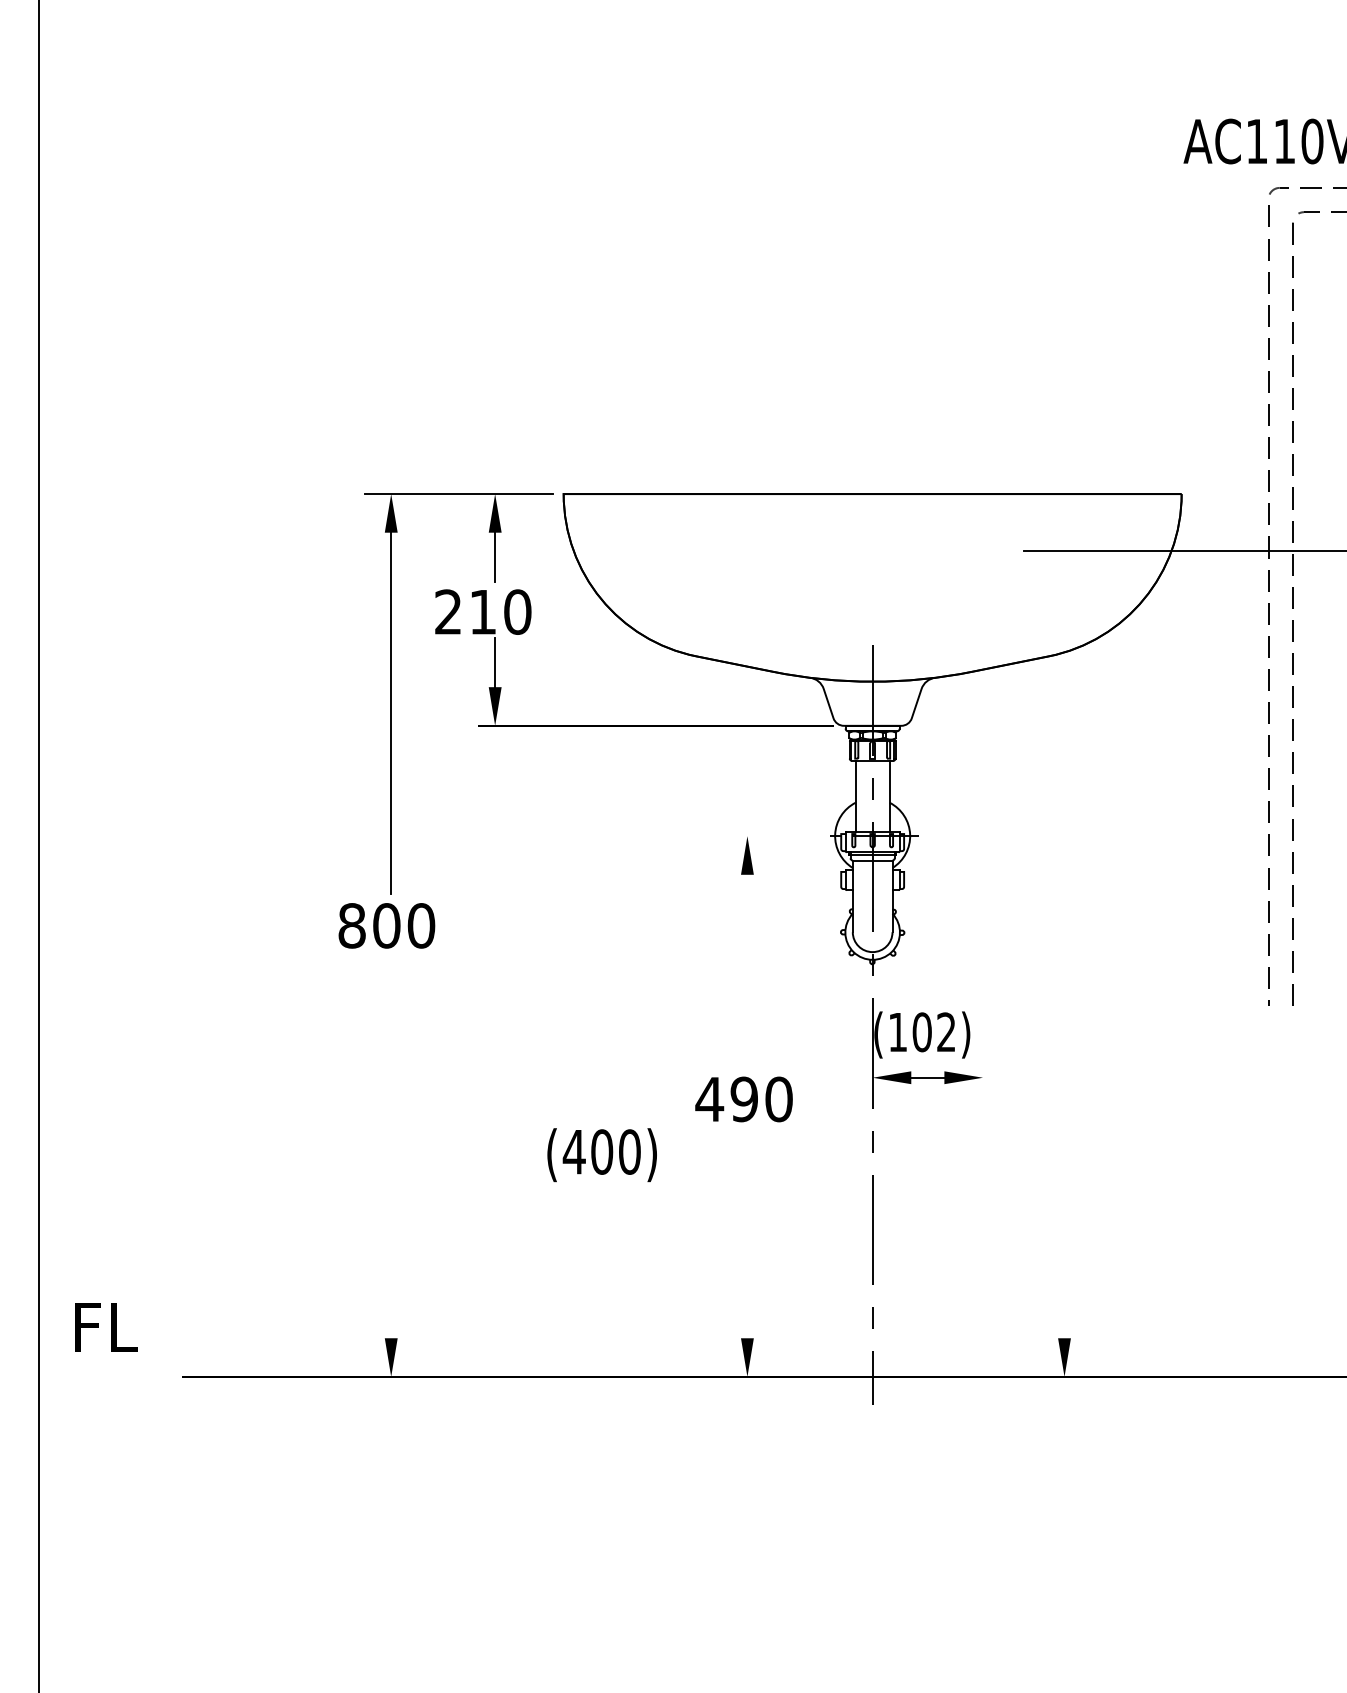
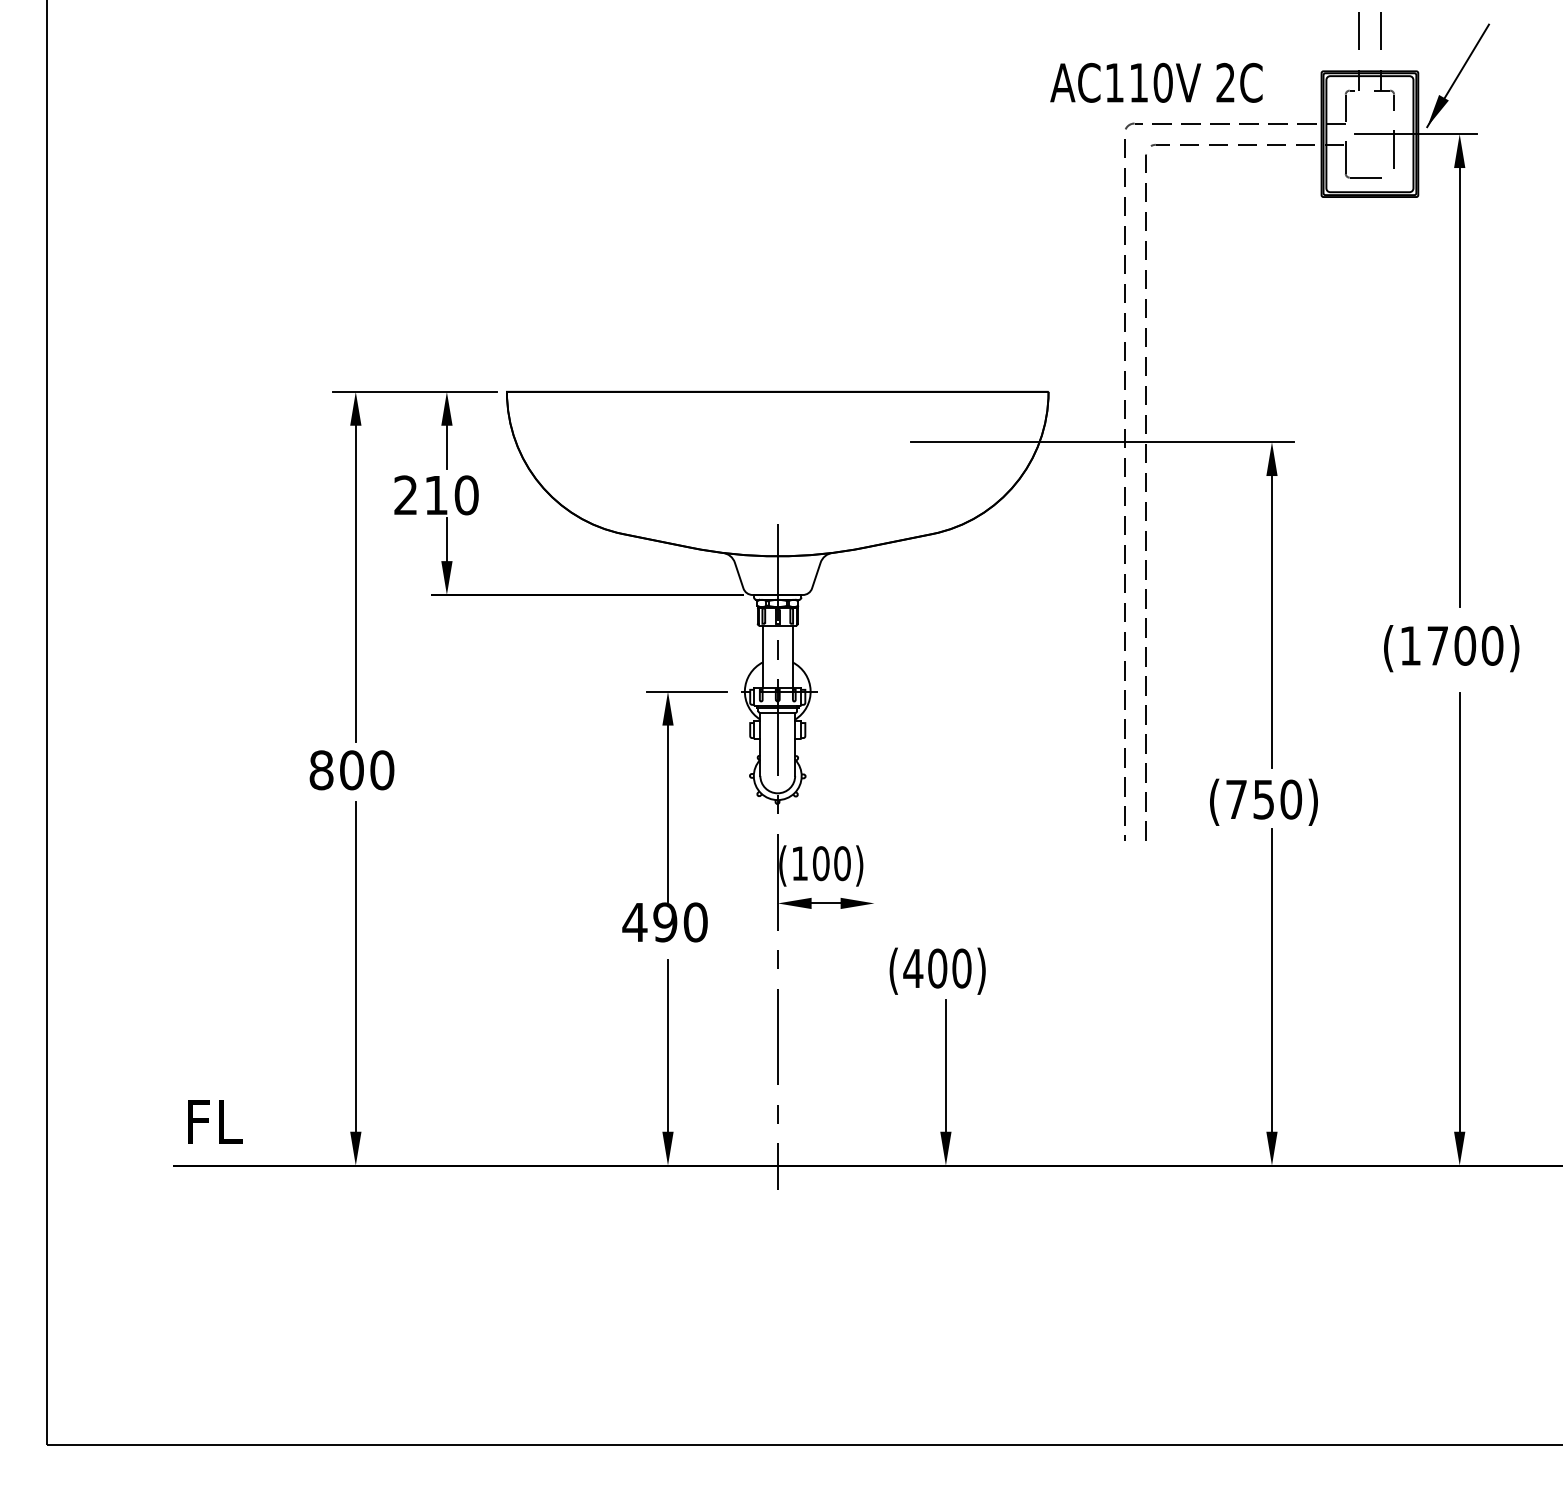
line: (768, 835) -> (686, 691), added
line: (747, 971) -> (668, 810), added
text: (946, 1032) -> (842, 863), (102) -> (100)
line: (390, 1153) -> (355, 969), added
text: (601, 1154) -> (937, 970), moved
line: (747, 1242) -> (668, 1047), added
line: (1064, 1264) -> (945, 1067), added
text: (106, 1326) -> (215, 1121), moved

